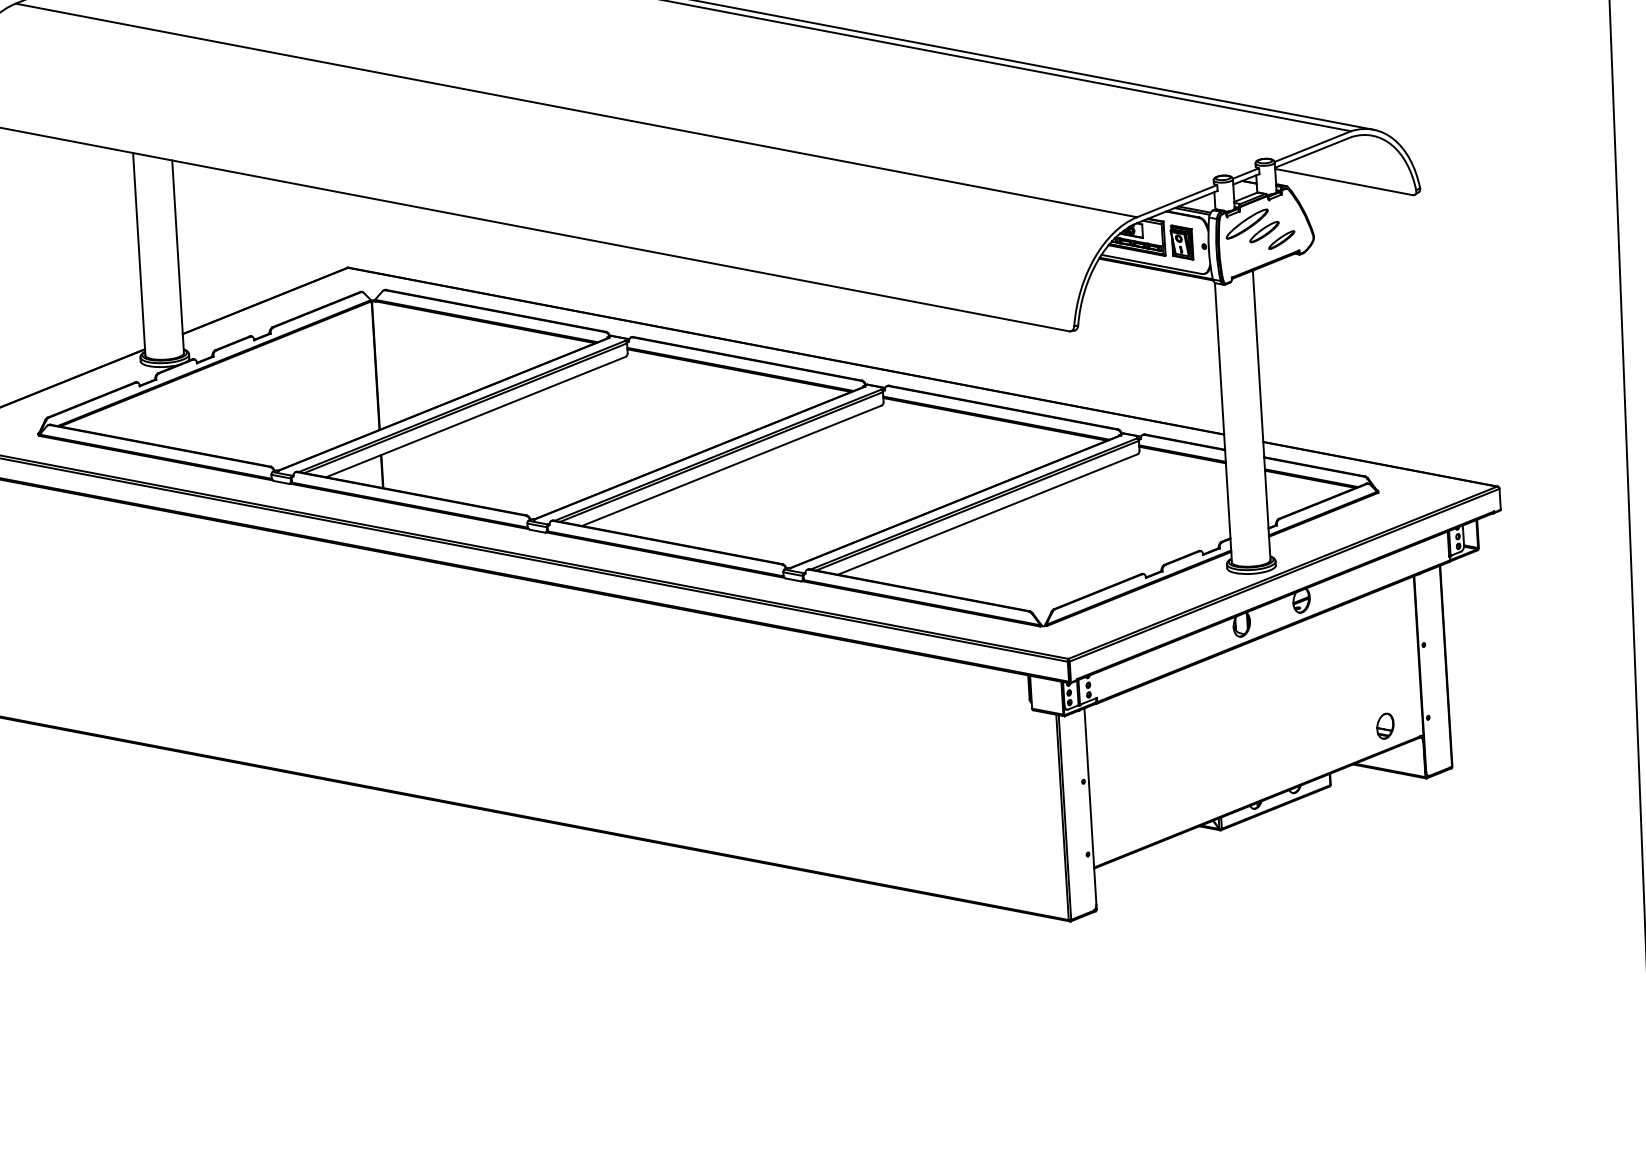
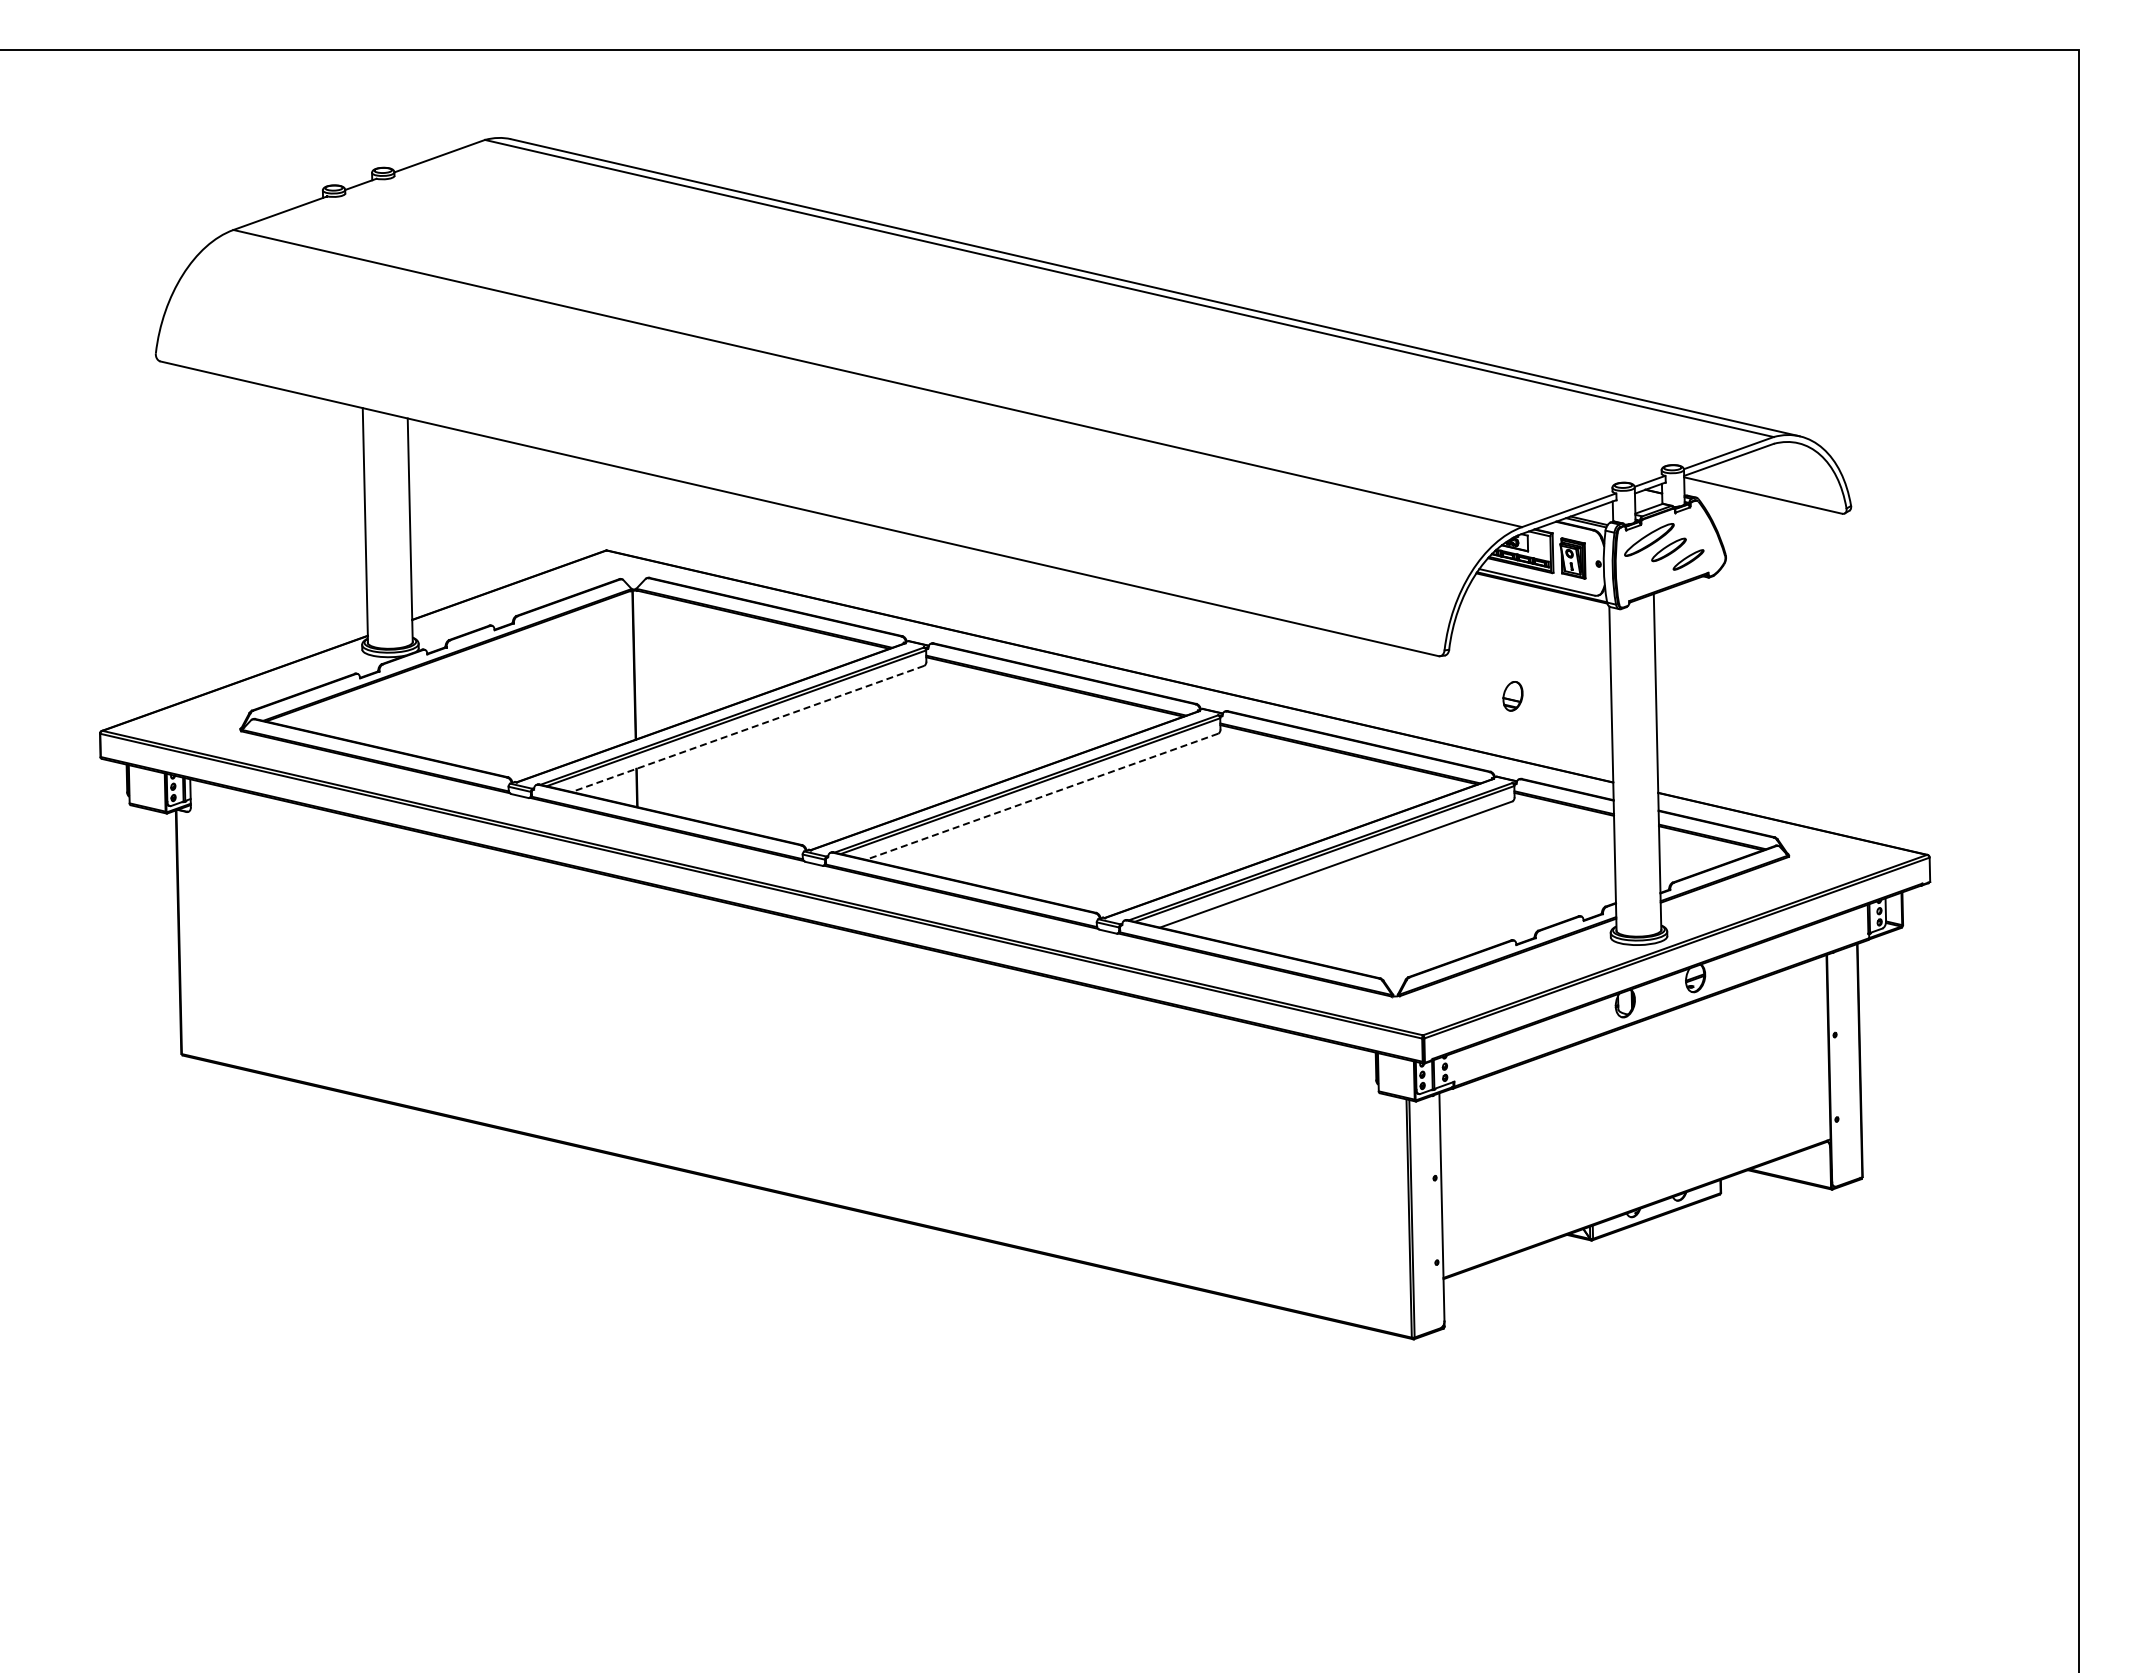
line: (475, 417) -> (747, 729), solid -> dashed
line: (731, 465) -> (1041, 796), solid -> dashed
part: (1385, 726) -> (1512, 696), moved

